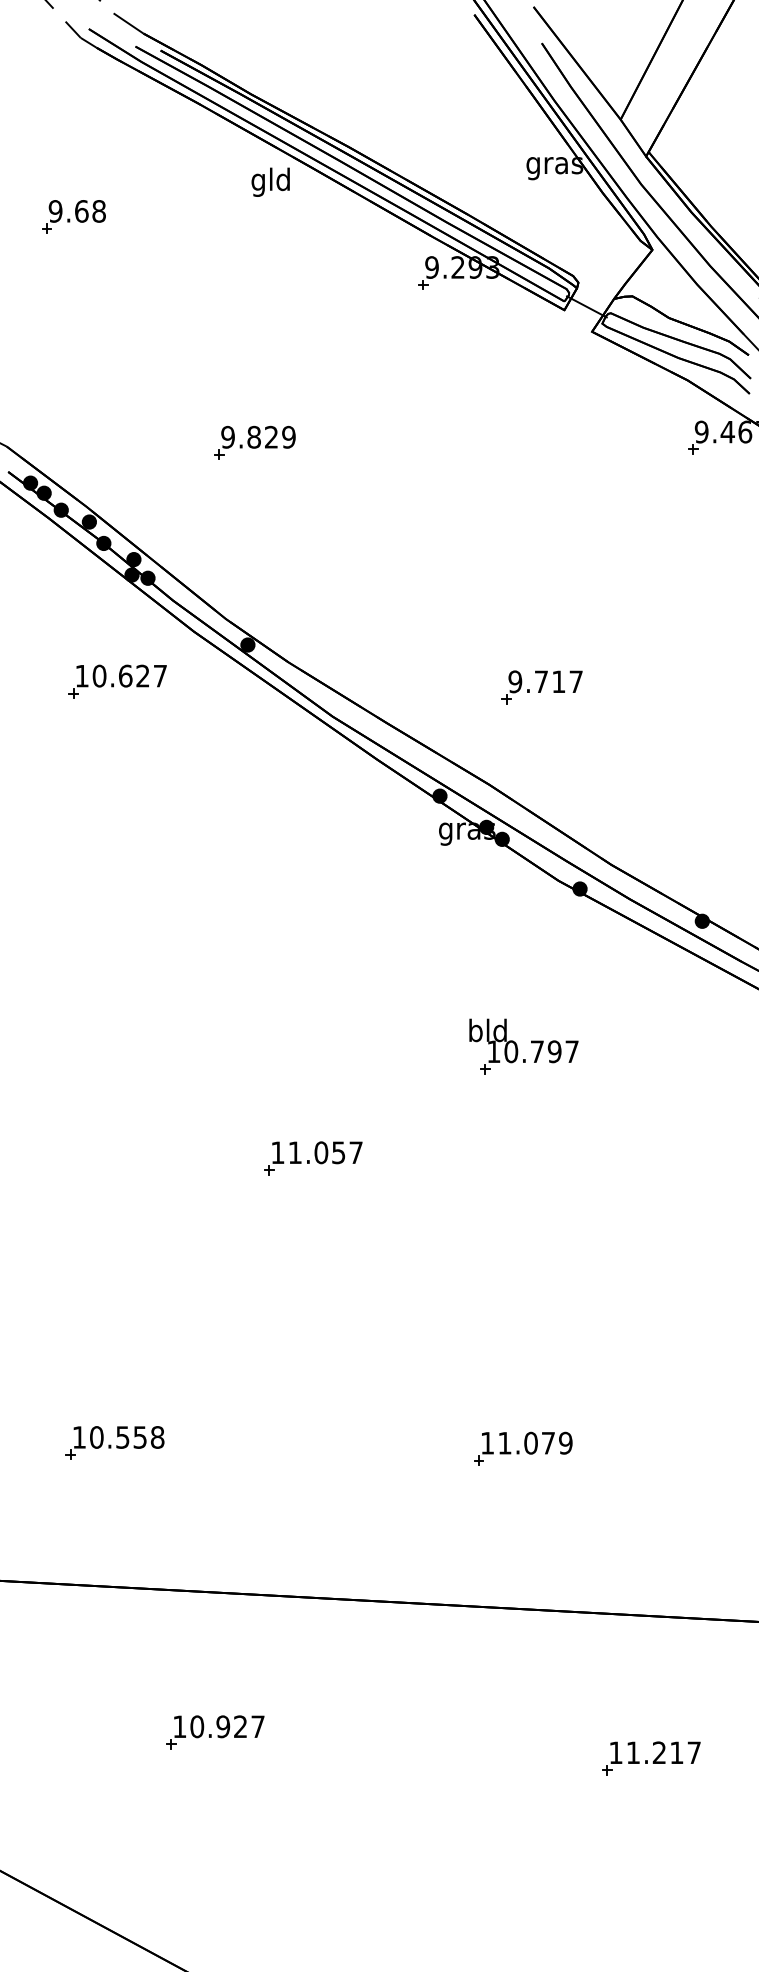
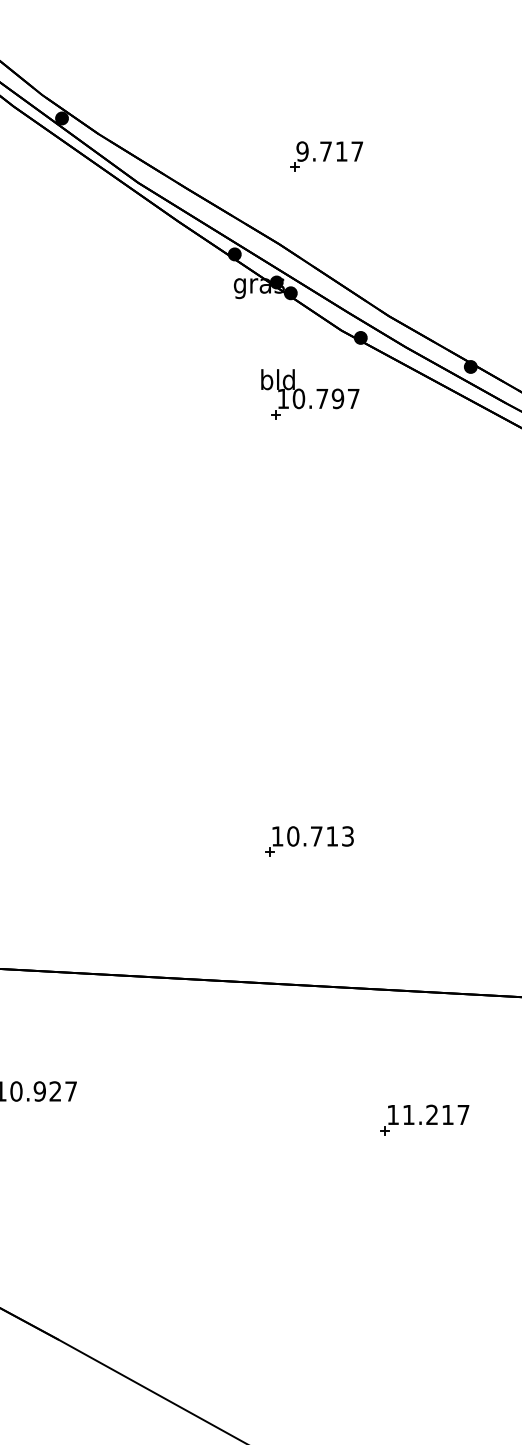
part: (523, 1046) -> (309, 394), moved
part: (313, 1158) -> (121, 580), removed
text: (535, 1442) -> (320, 835), 11.079 -> 10.713

